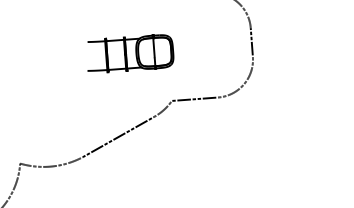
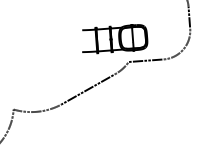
part: (130, 53) -> (114, 38), moved

